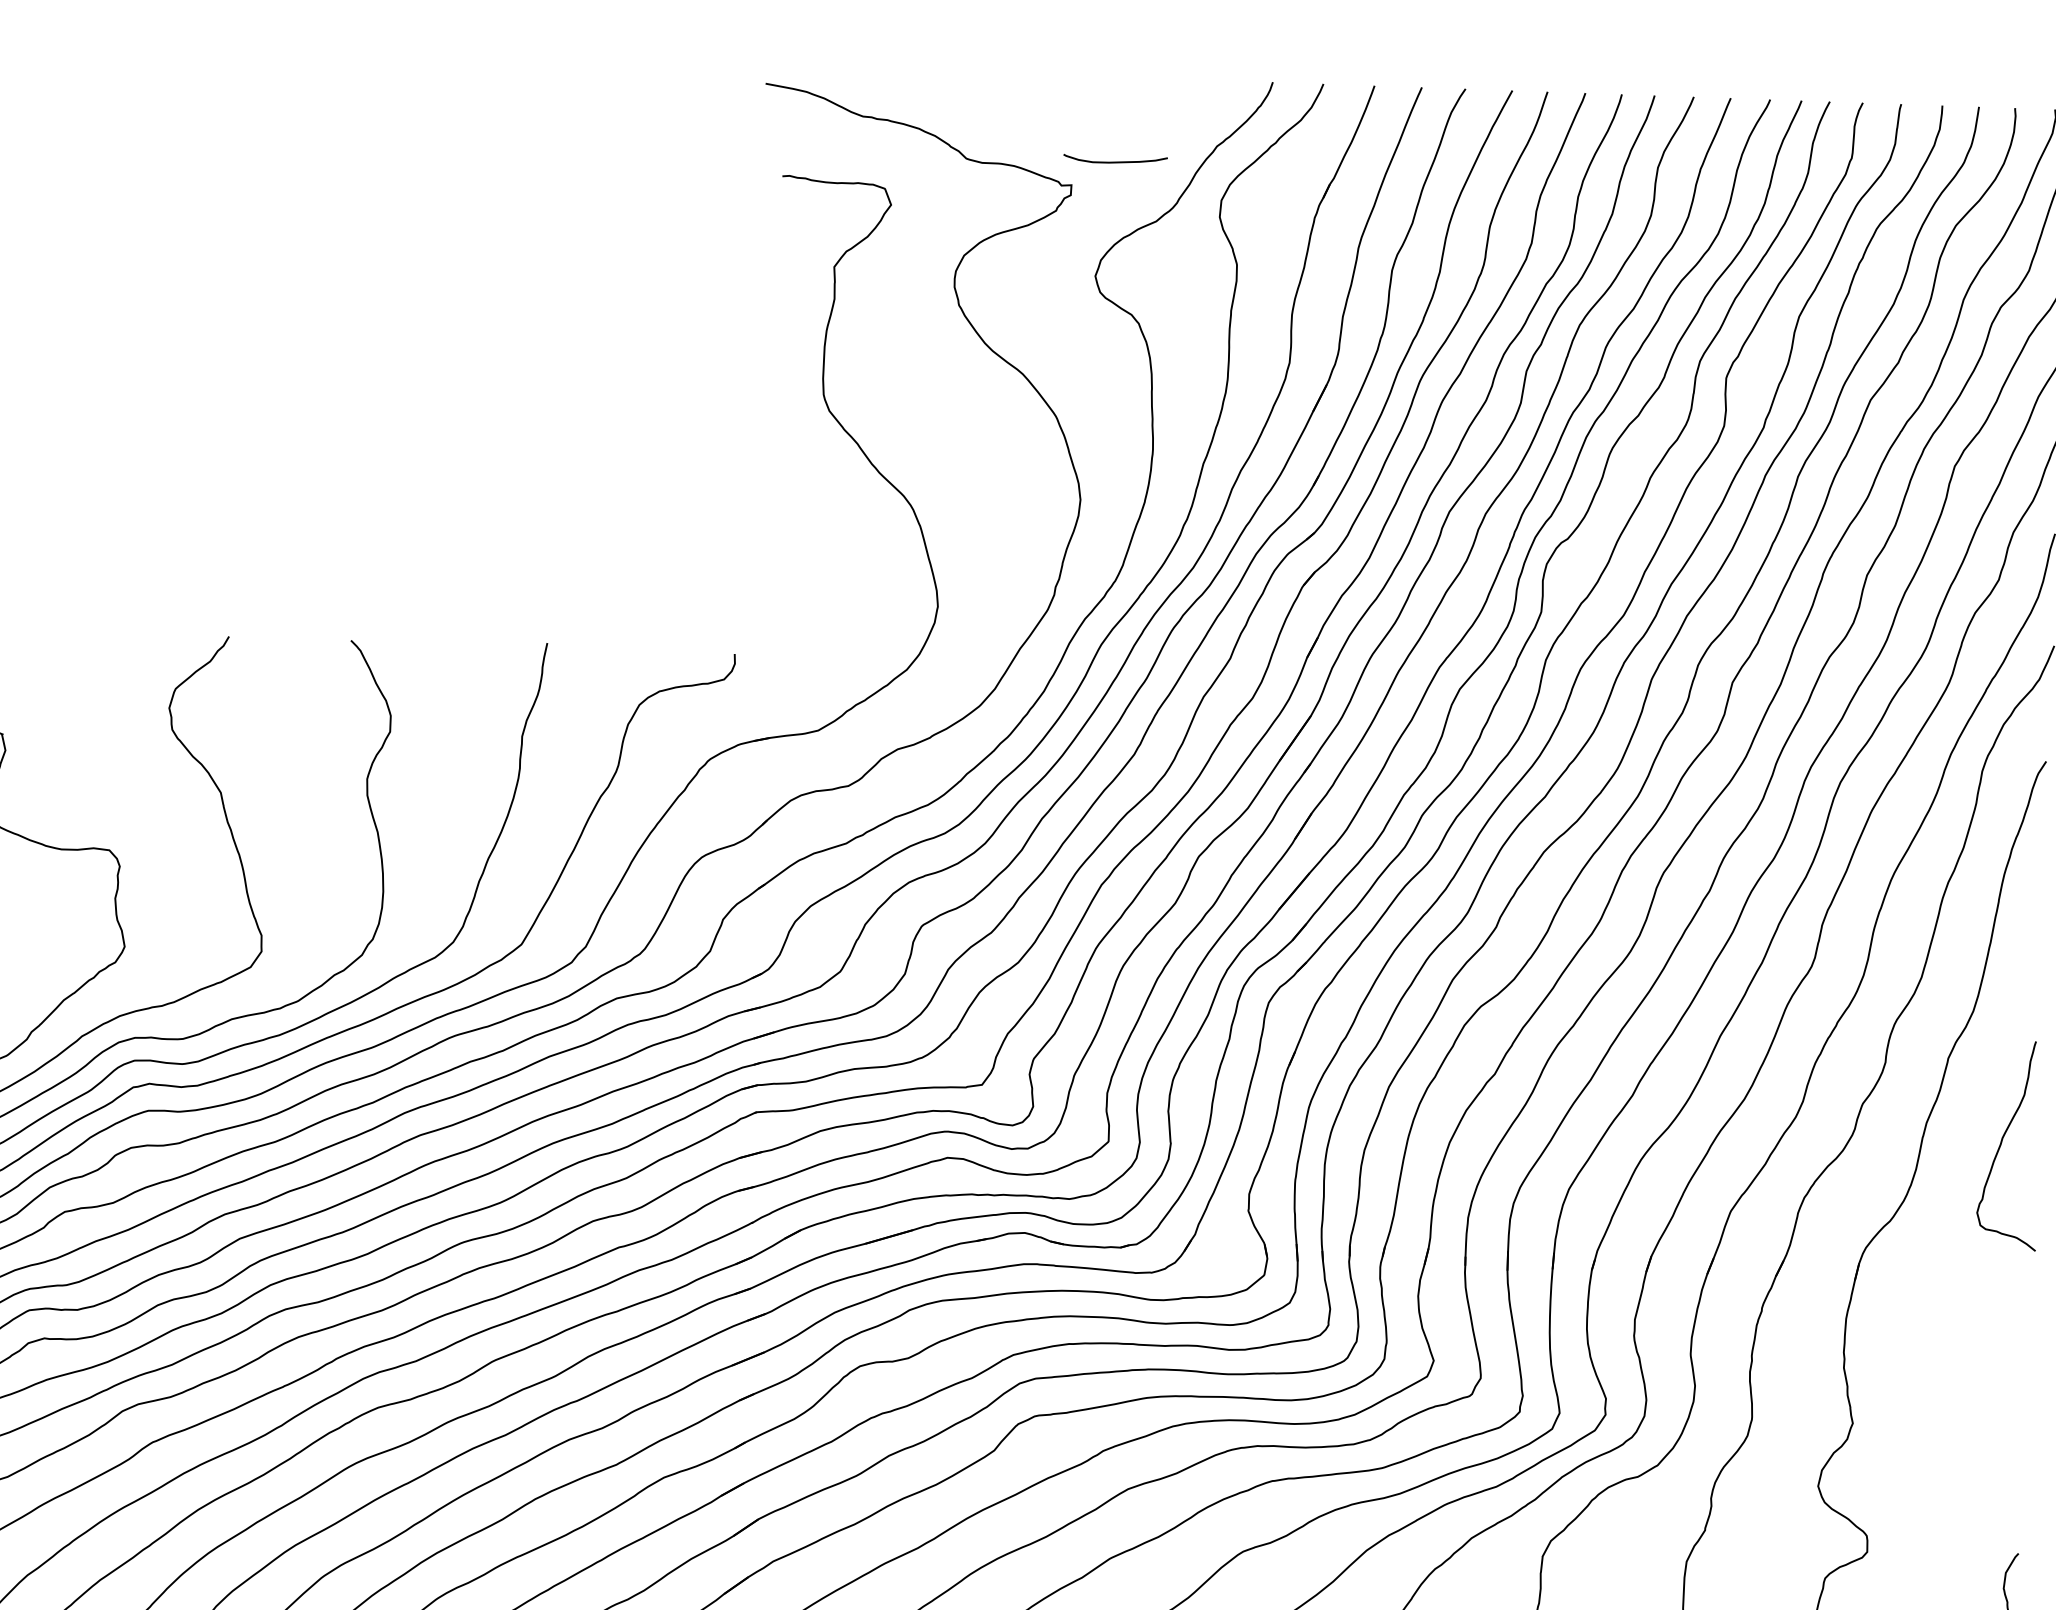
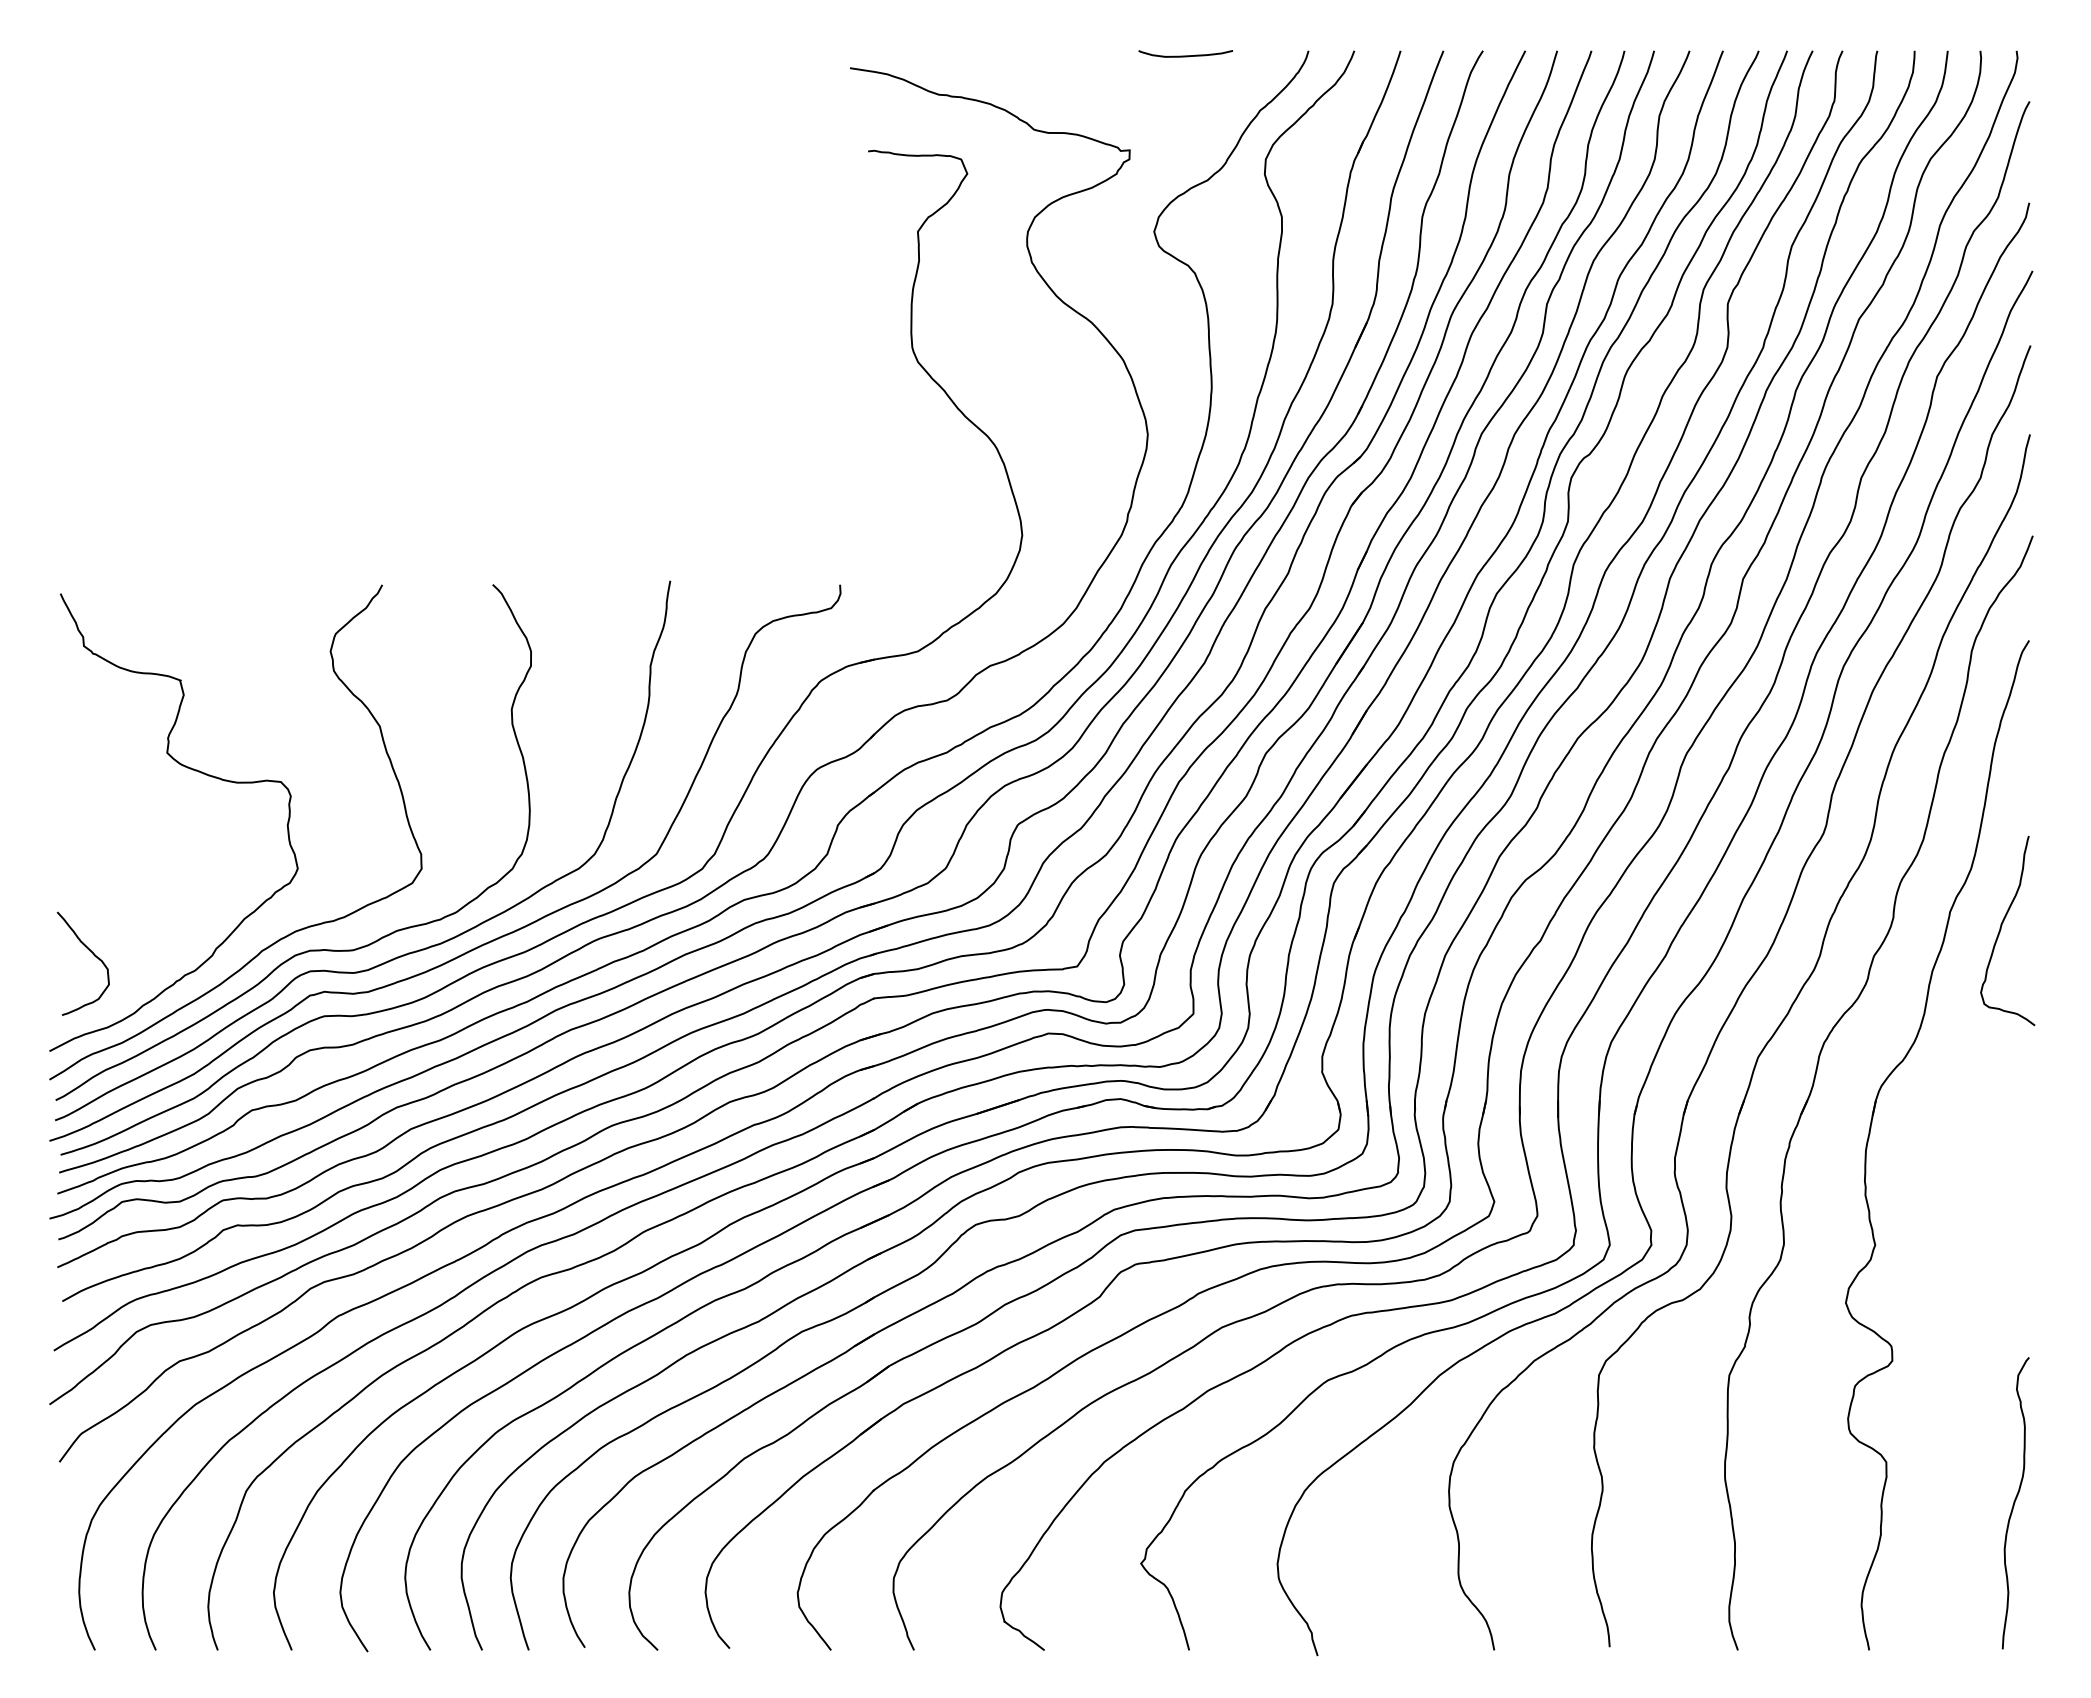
curve: (1115, 161) -> (1185, 55), moved
curve: (2002, 1143) -> (2001, 929), moved

